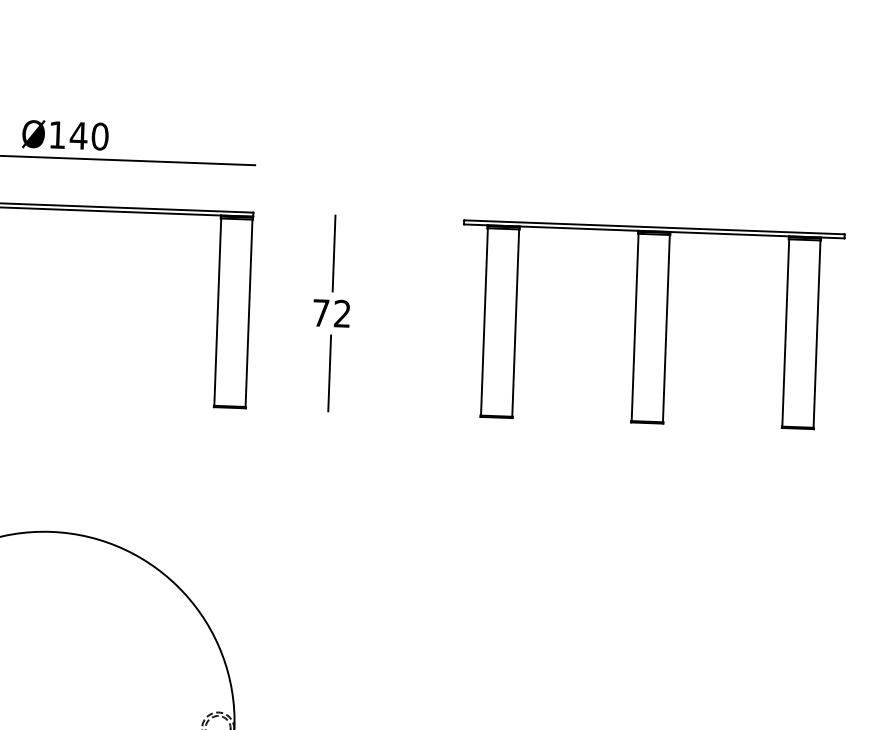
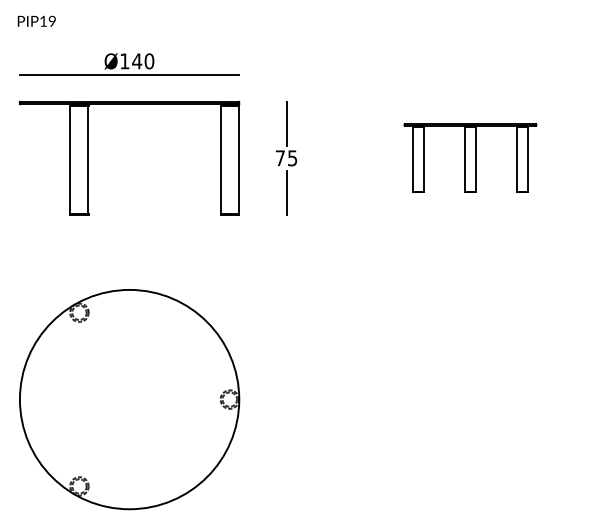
text: (342, 314) -> (292, 158), 72 -> 75
part: (651, 323) -> (470, 157), size x0.6

